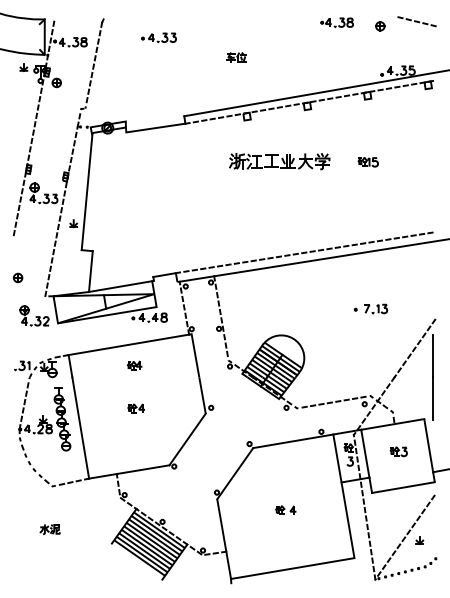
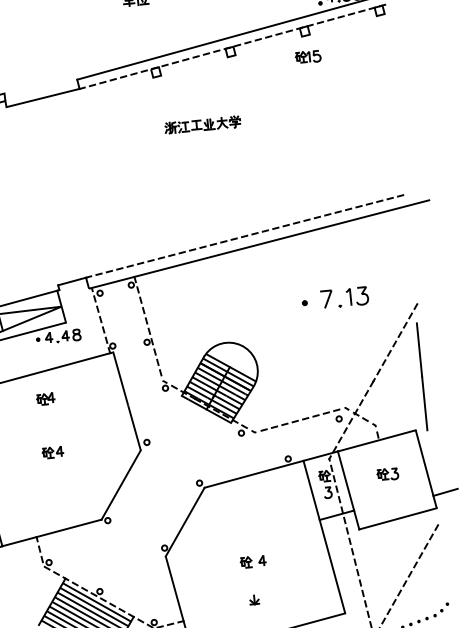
part: (279, 161) -> (202, 124), size x0.6
part: (367, 162) -> (307, 57), moved
part: (370, 308) -> (334, 298), size x1.6
part: (419, 540) -> (253, 600), moved

